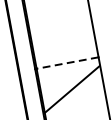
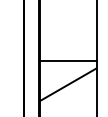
line: (66, 62) -> (67, 60), dashed -> solid

